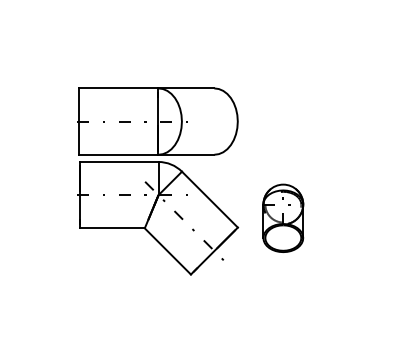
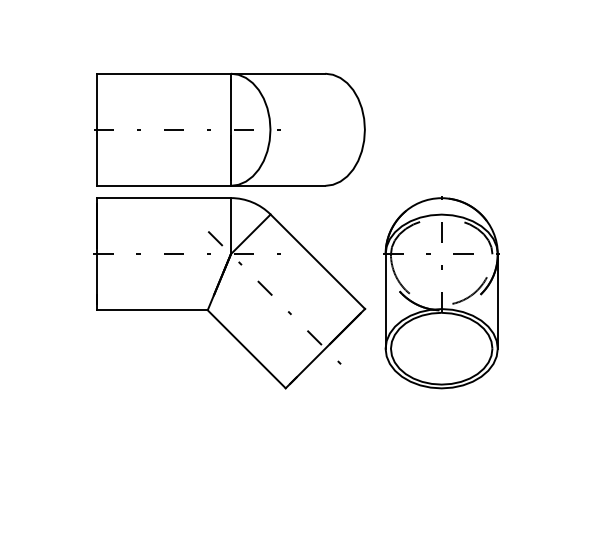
part: (283, 218) -> (442, 293), size x1.67

